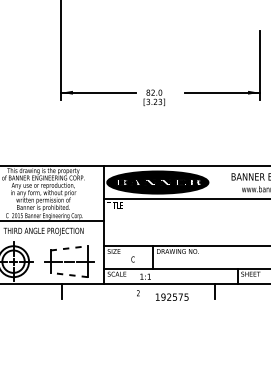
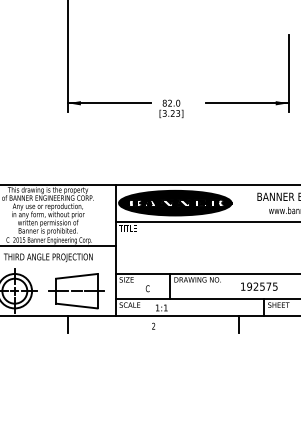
line: (68, 248) -> (76, 276), dashed -> solid
line: (68, 275) -> (76, 306), dashed -> solid
text: (172, 297) -> (259, 286), moved

